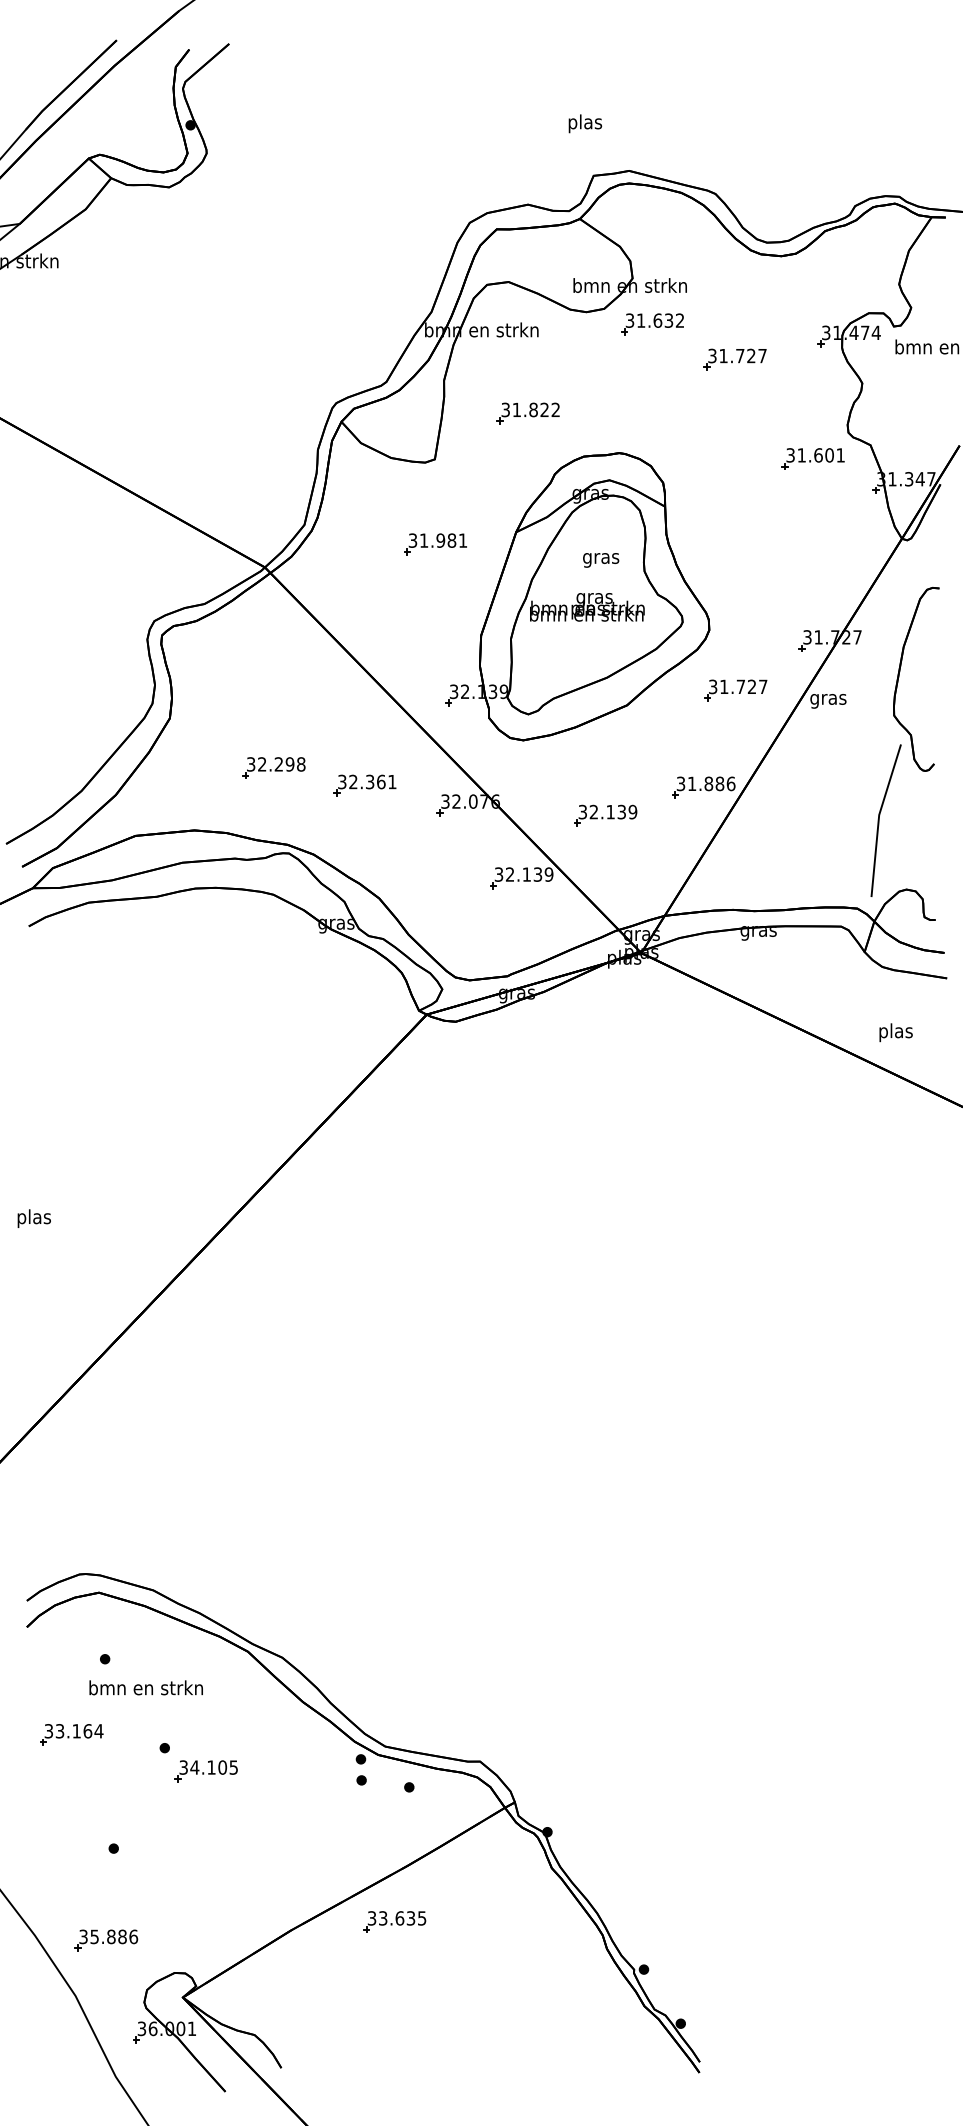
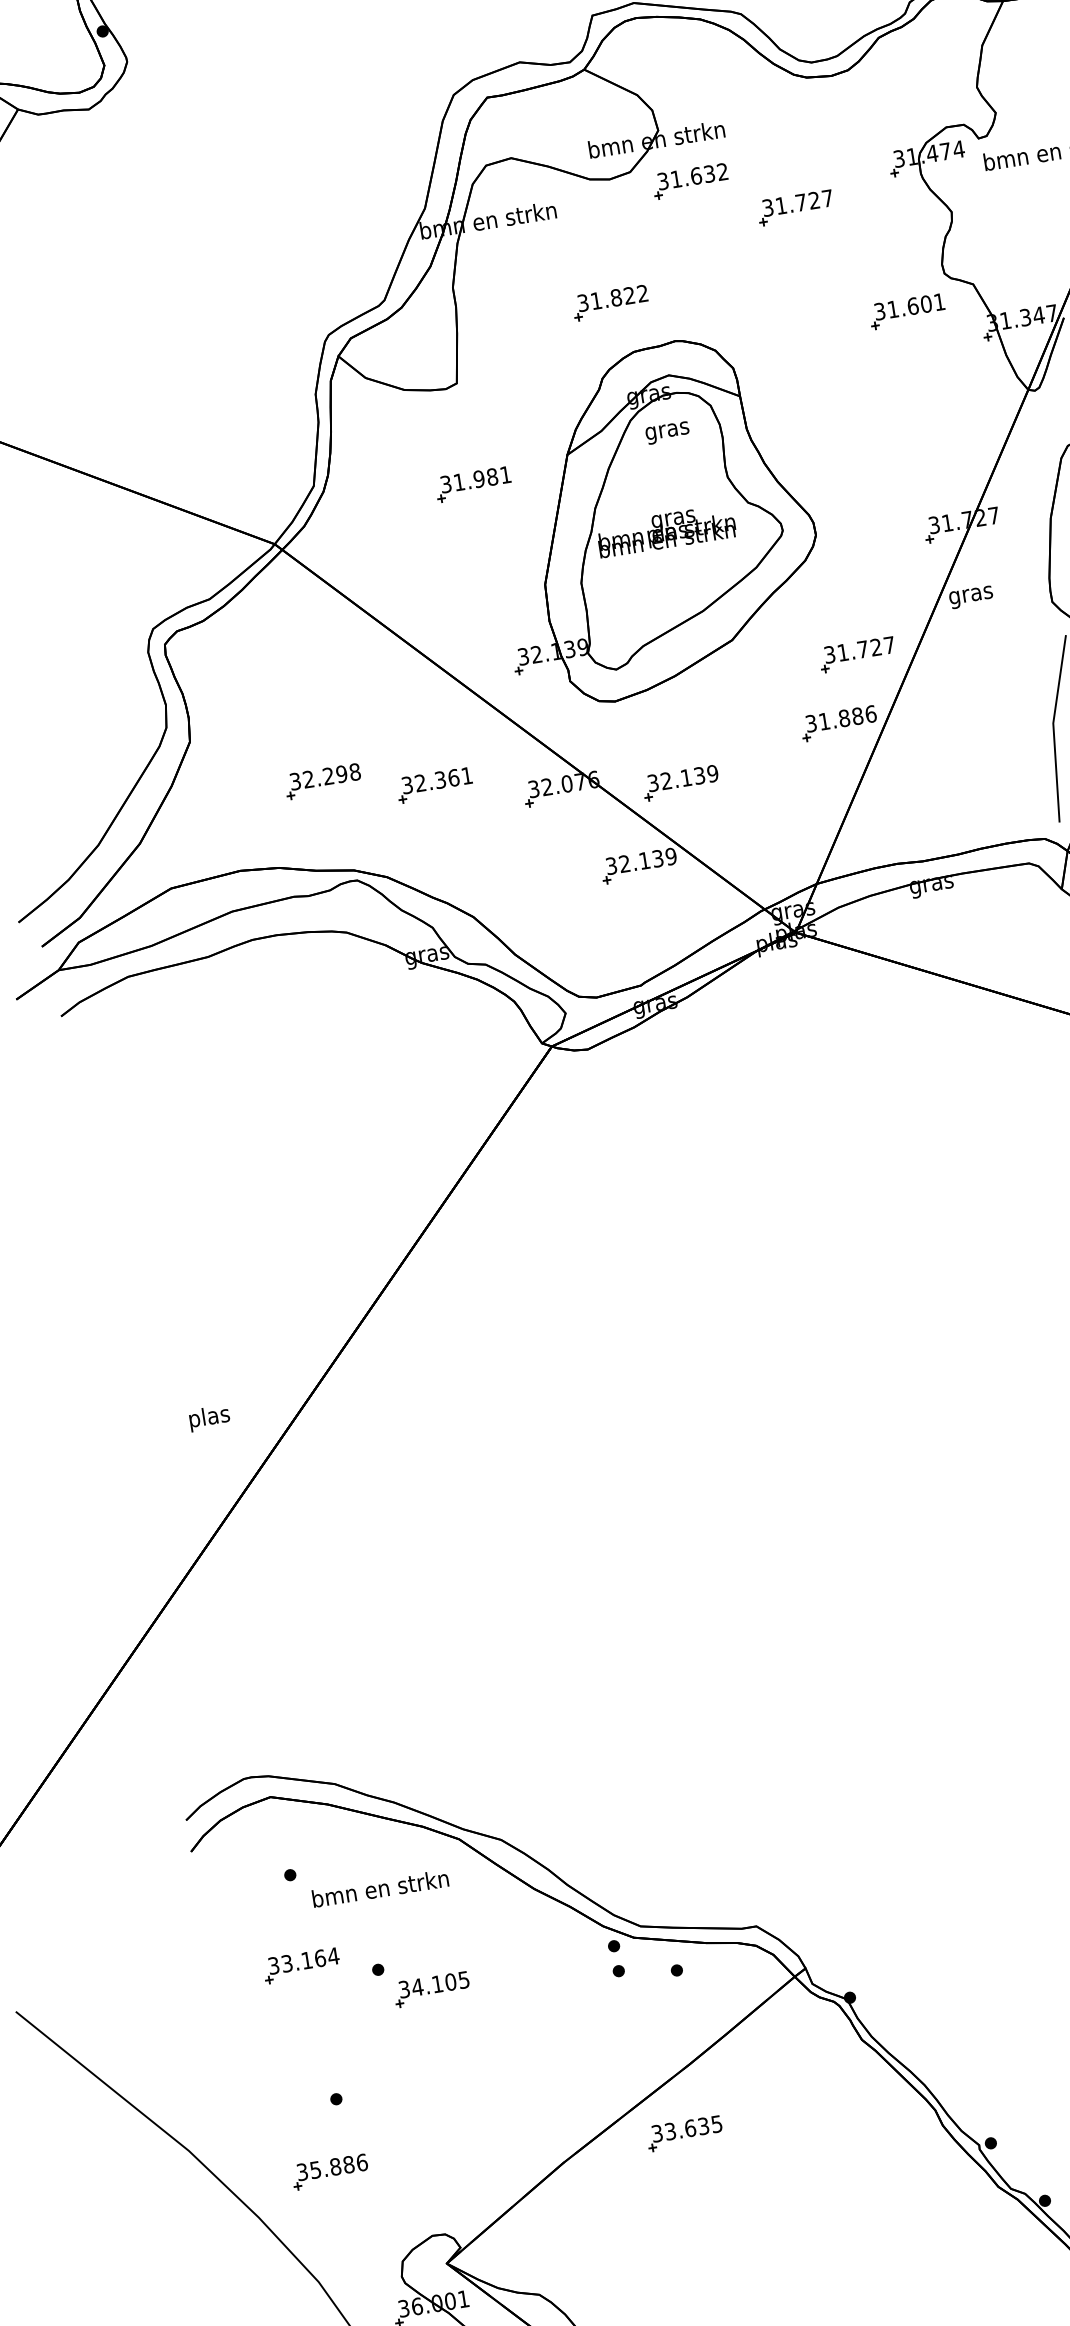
part: (527, 413) -> (609, 303), moved
text: (601, 560) -> (668, 433), moved
part: (735, 690) -> (857, 654), moved
part: (605, 815) -> (680, 782), moved
text: (33, 1218) -> (208, 1418), moved
text: (145, 1687) -> (379, 1888), moved
part: (71, 1734) -> (301, 1965), moved
part: (106, 1940) -> (330, 2172), moved

